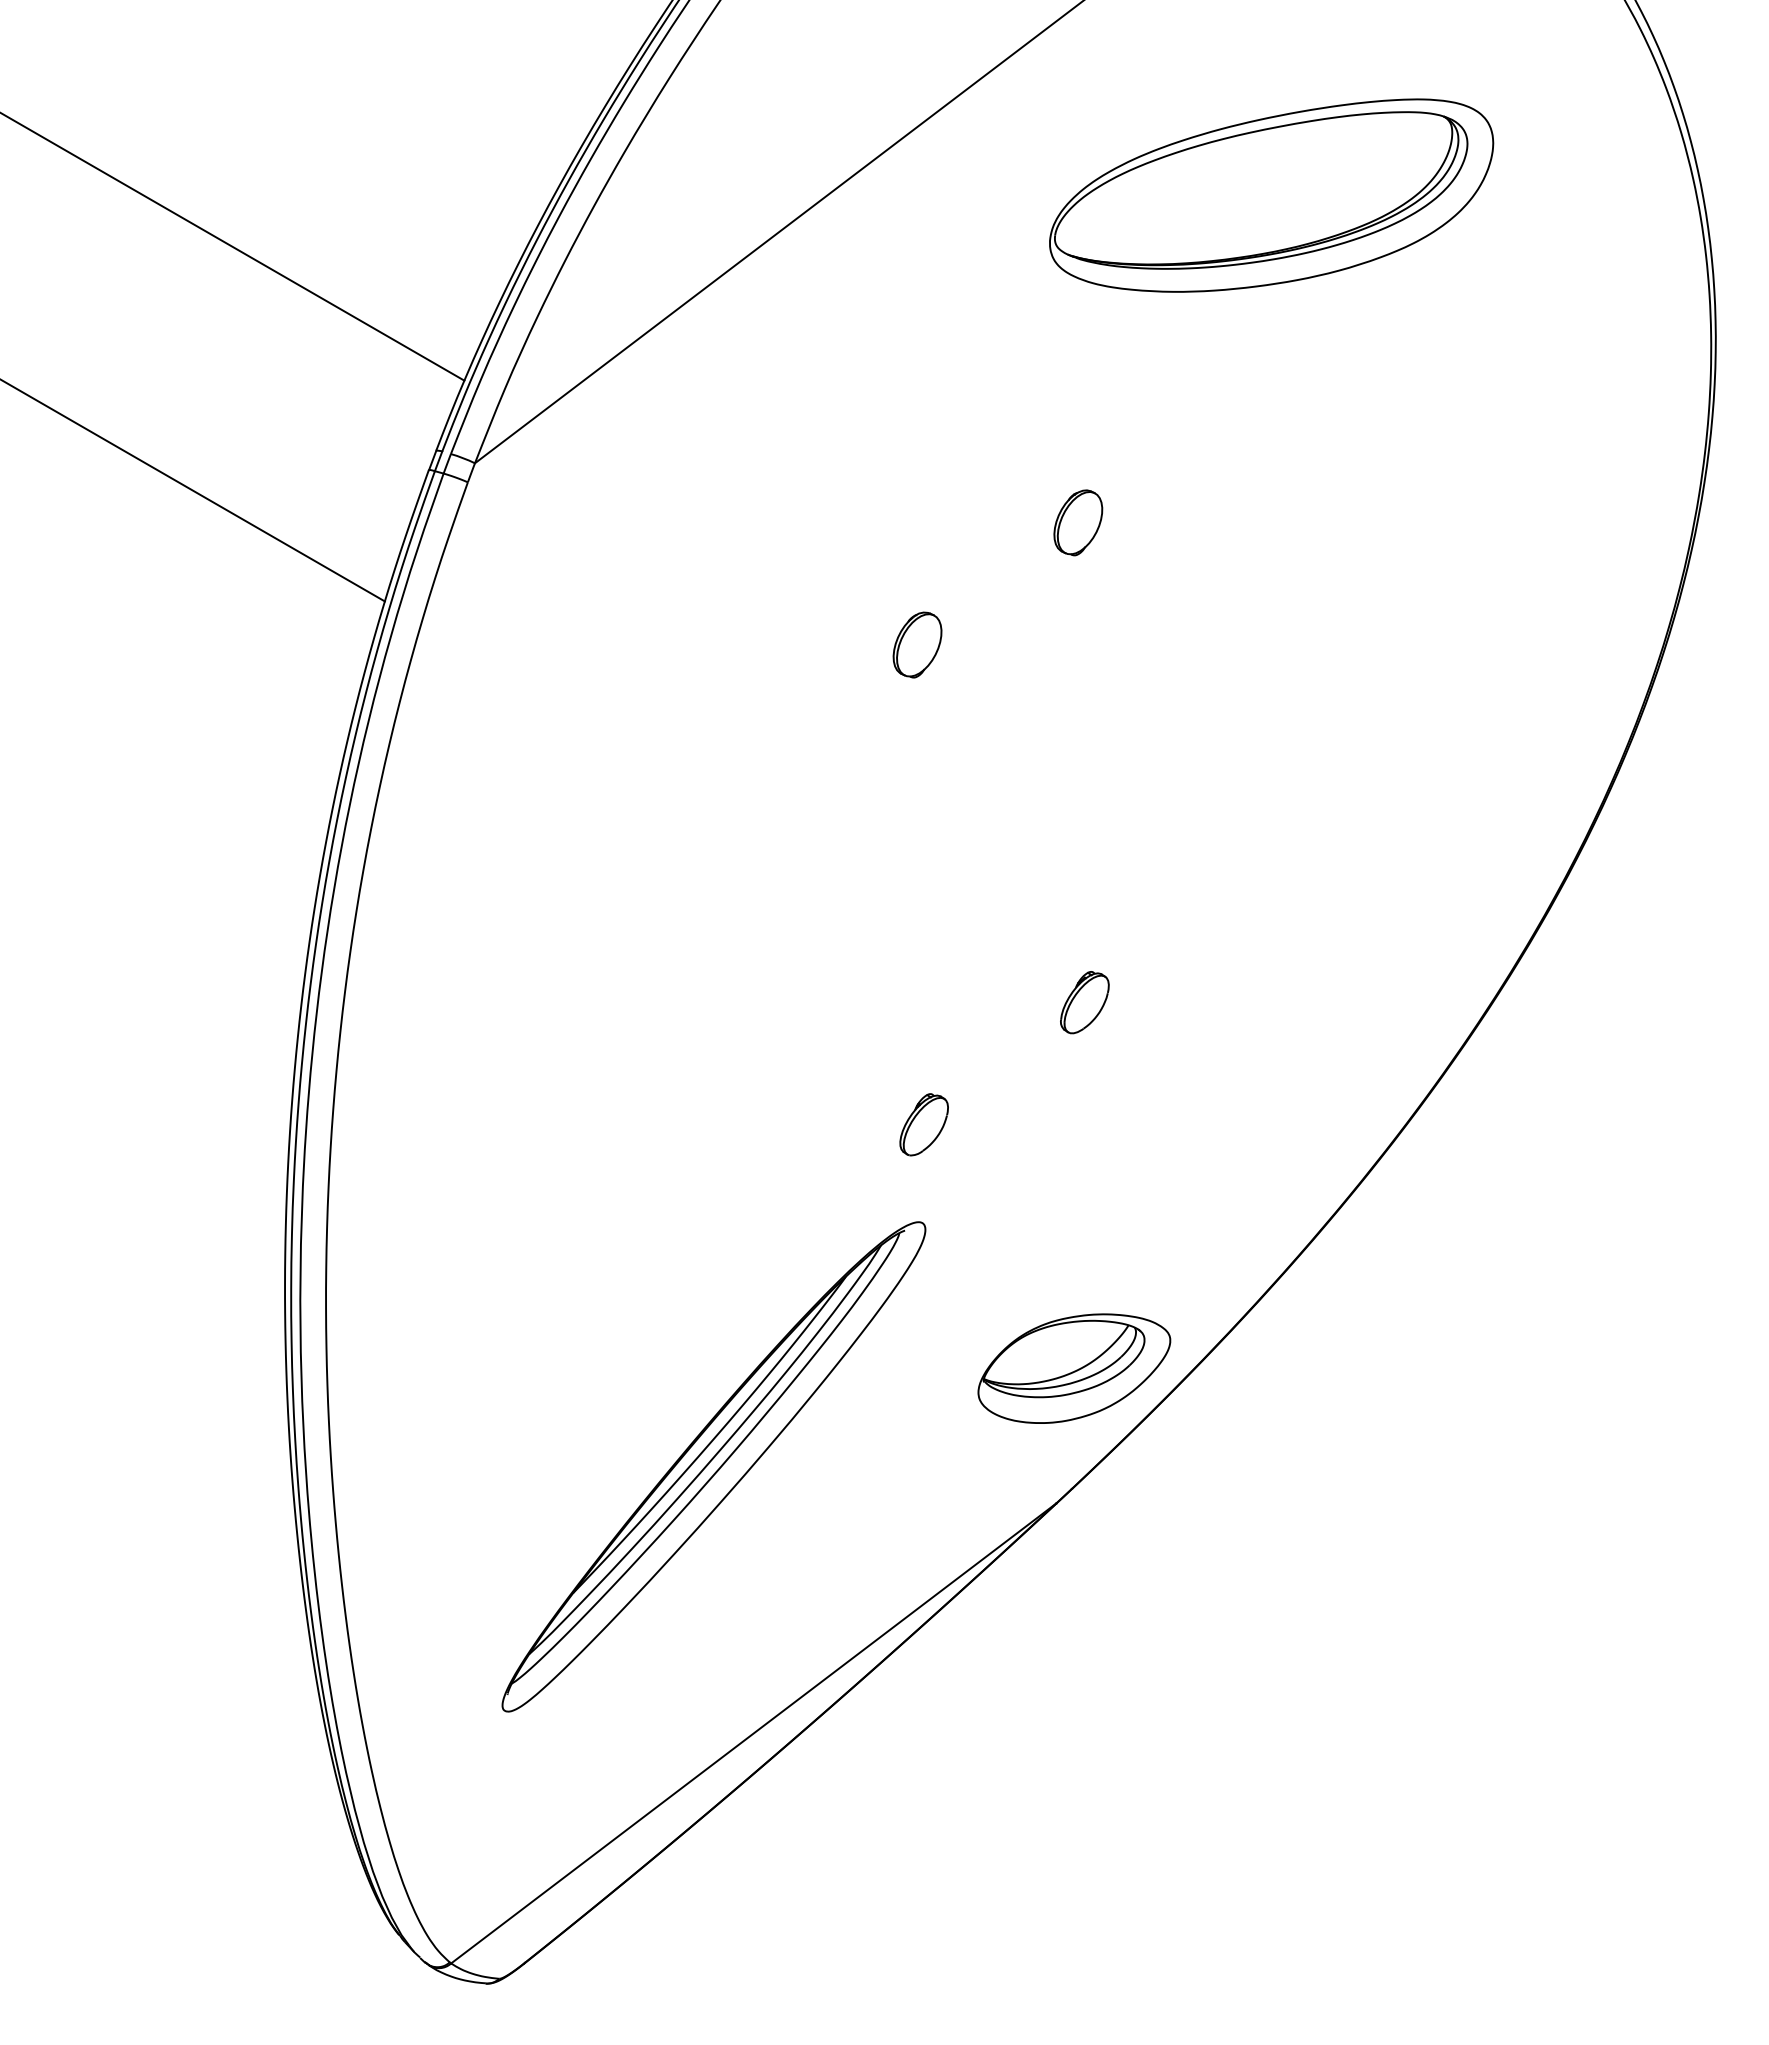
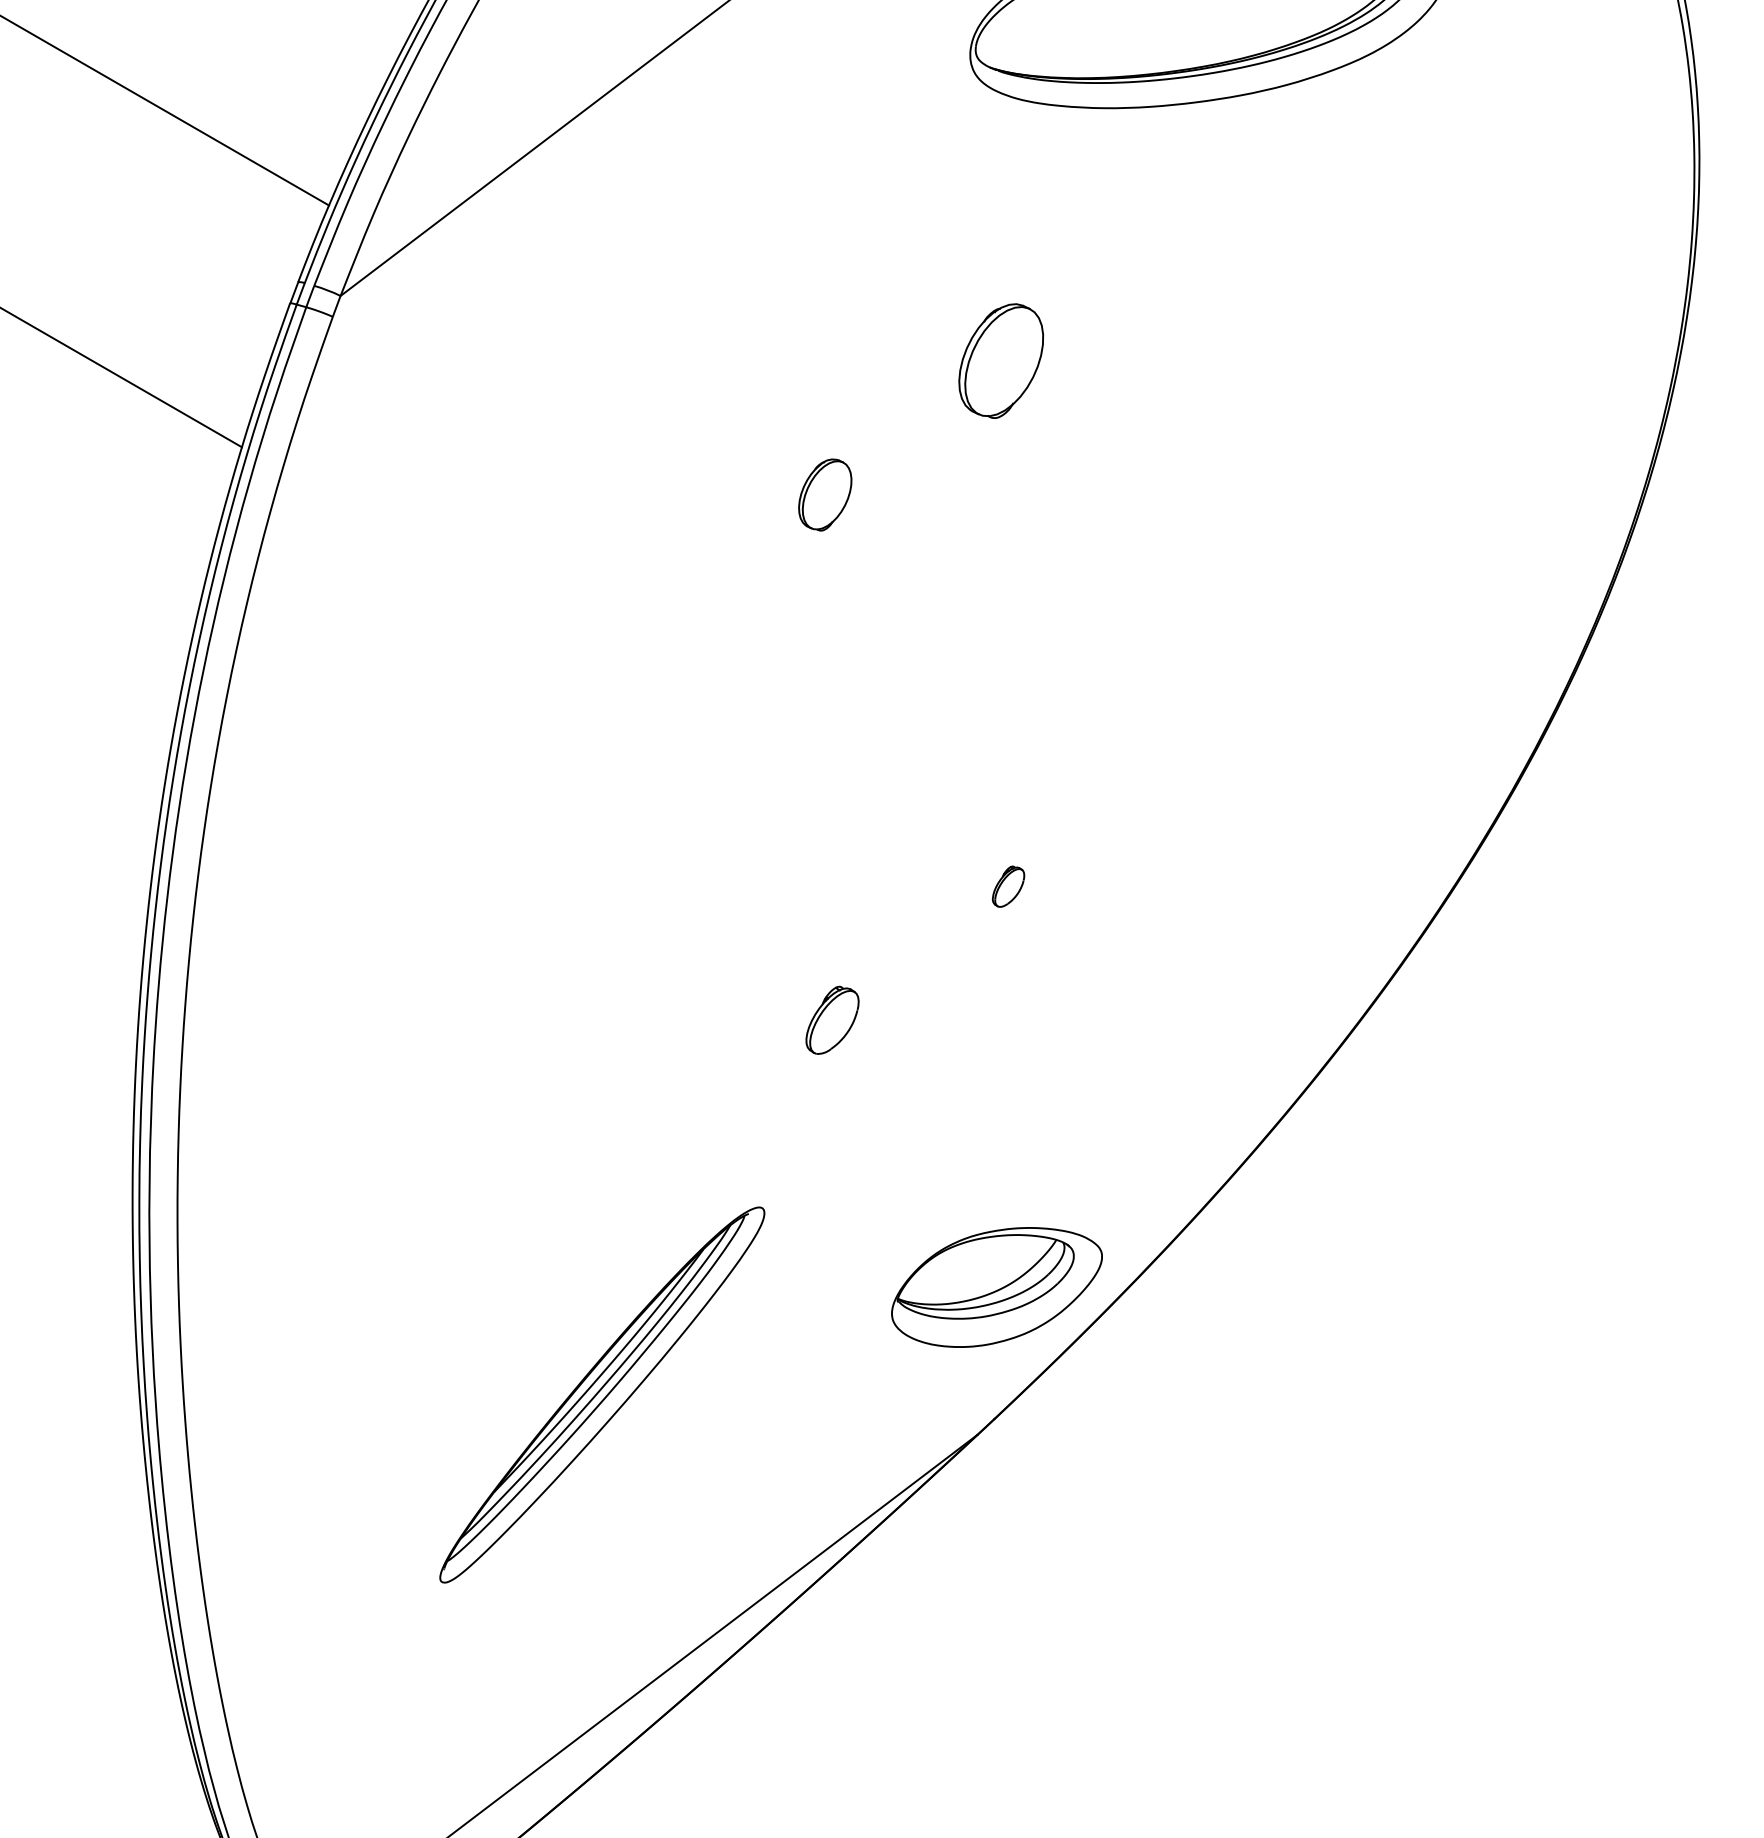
part: (1078, 522) -> (1001, 360), size x1.6
part: (1084, 1002) -> (1008, 886), size x0.6
part: (713, 1466) -> (601, 1394), size x0.7

